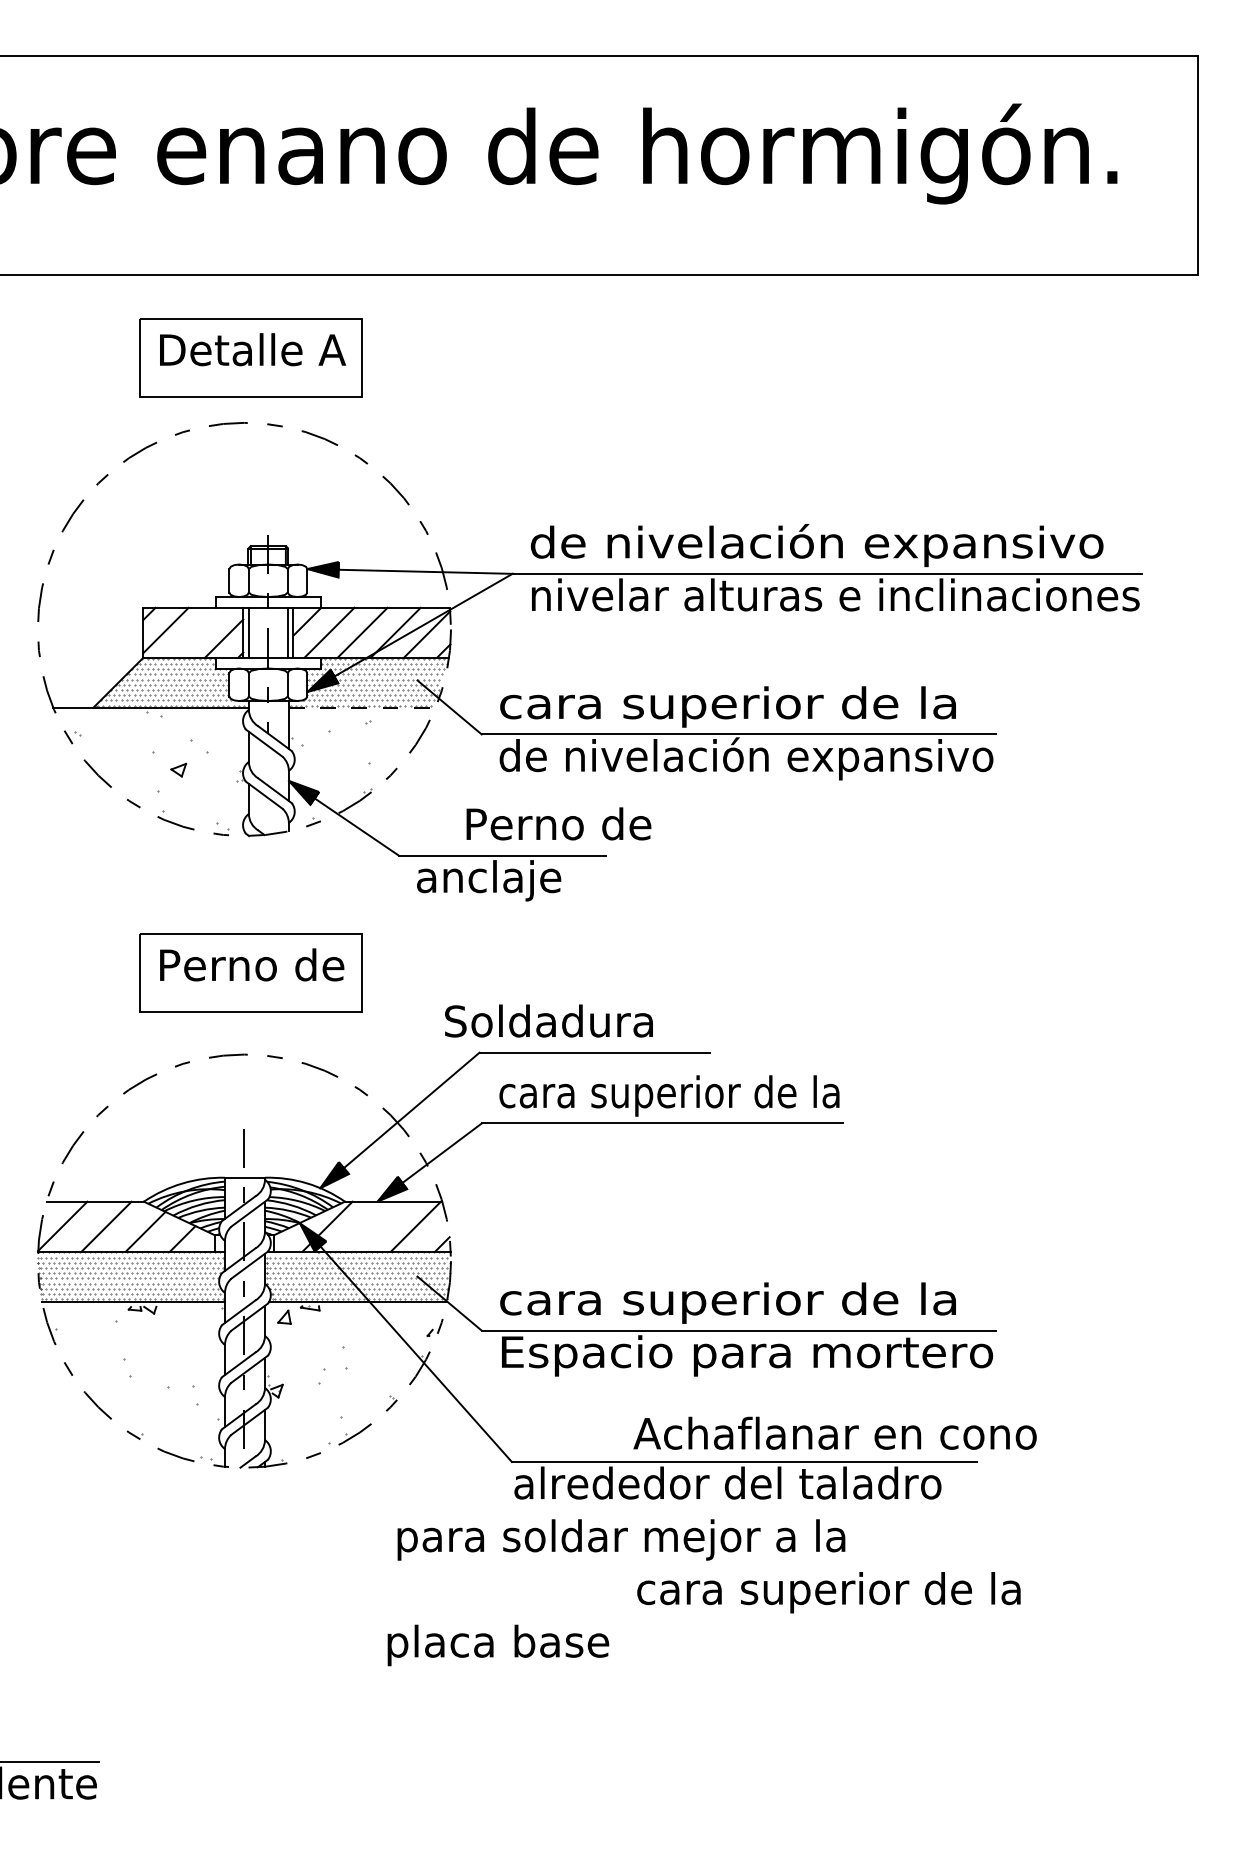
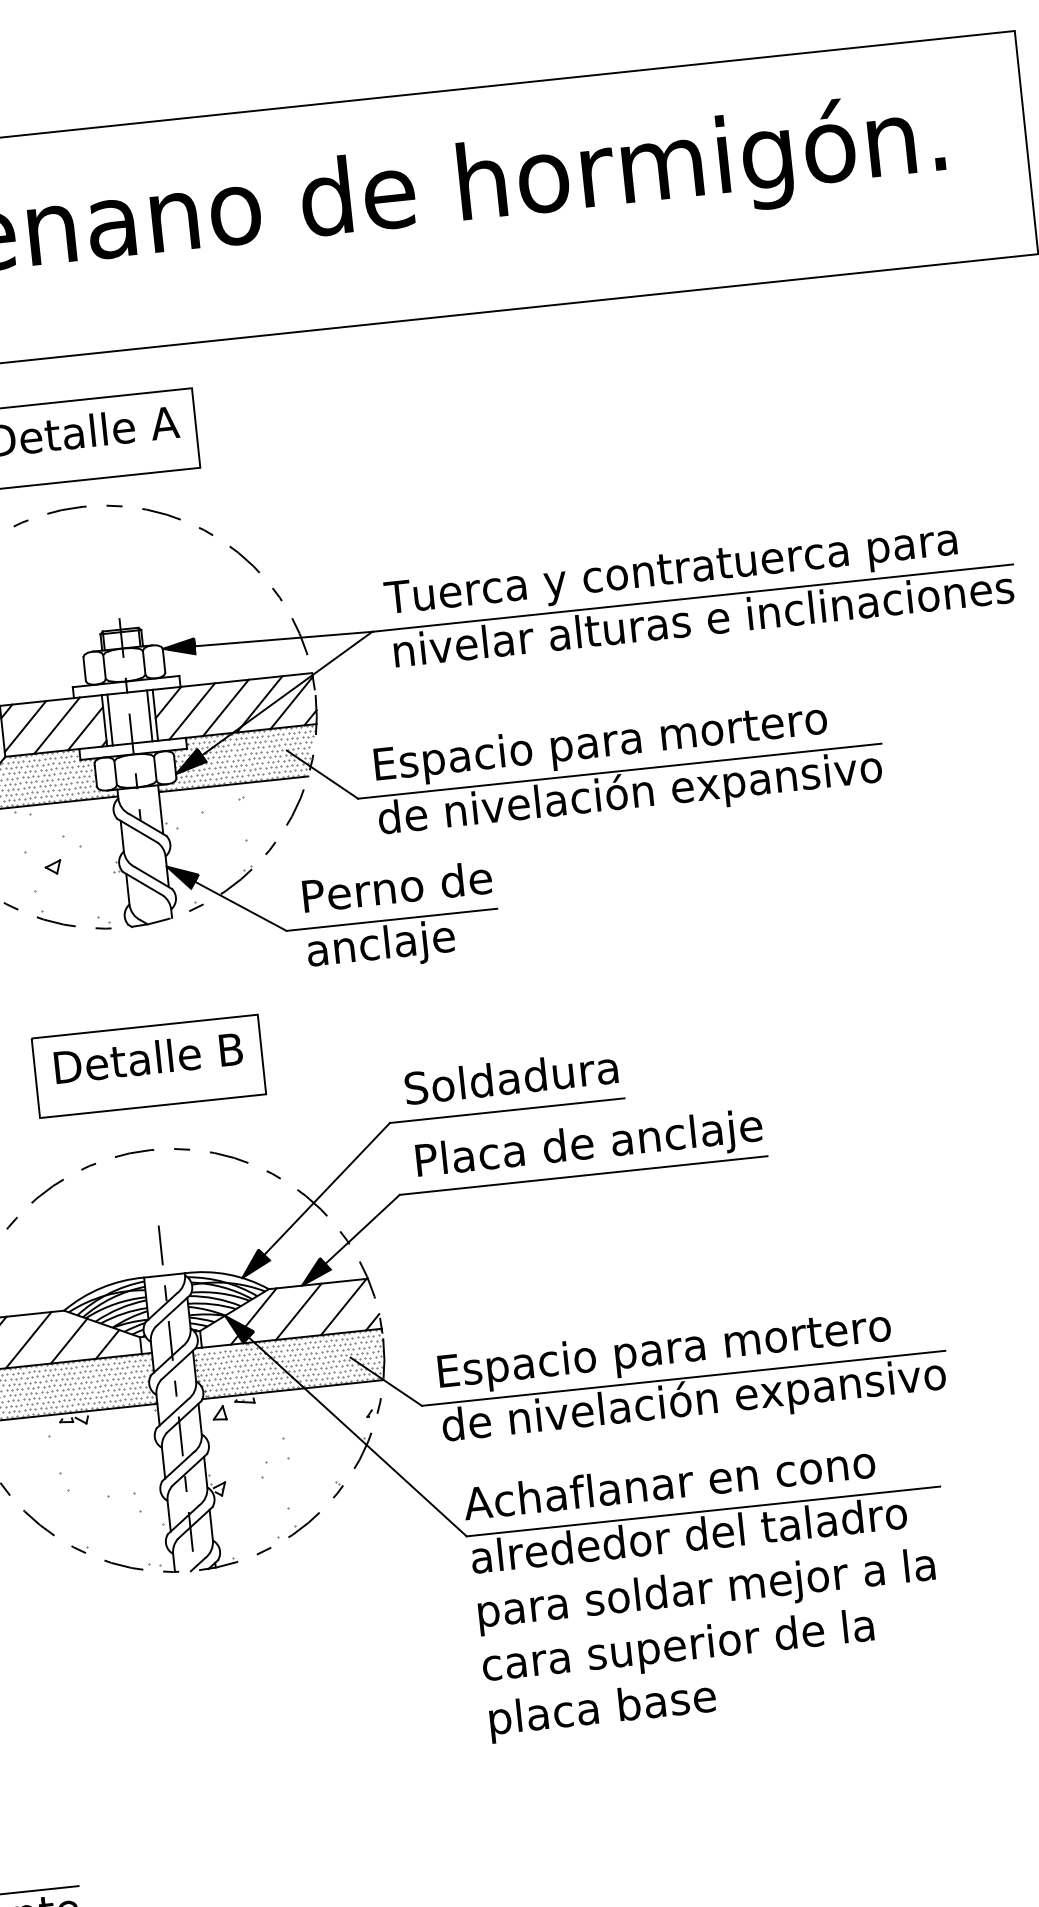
text: (815, 545) -> (677, 570), de nivelación expansivo -> Tuerca y contratuerca para
line: (196, 632) -> (56, 725), added
text: (727, 706) -> (605, 743), cara superior de la -> Espacio para mortero
line: (362, 707) -> (233, 783), dashed -> solid
text: (558, 823) -> (396, 886), moved
text: (254, 964) -> (151, 1057), Perno de -> Detalle B
text: (548, 1020) -> (510, 1077), moved
text: (669, 1095) -> (587, 1146), cara superior de la -> Placa de anclaje
line: (371, 1226) -> (298, 1311), added
text: (727, 1302) -> (669, 1350), cara superior de la -> Espacio para mortero
text: (746, 1354) -> (694, 1401), Espacio para mortero -> de nivelación expansivo
text: (834, 1432) -> (668, 1481), moved
text: (621, 1539) -> (706, 1590), moved
text: (828, 1592) -> (677, 1648), moved
text: (498, 1645) -> (603, 1710), moved

